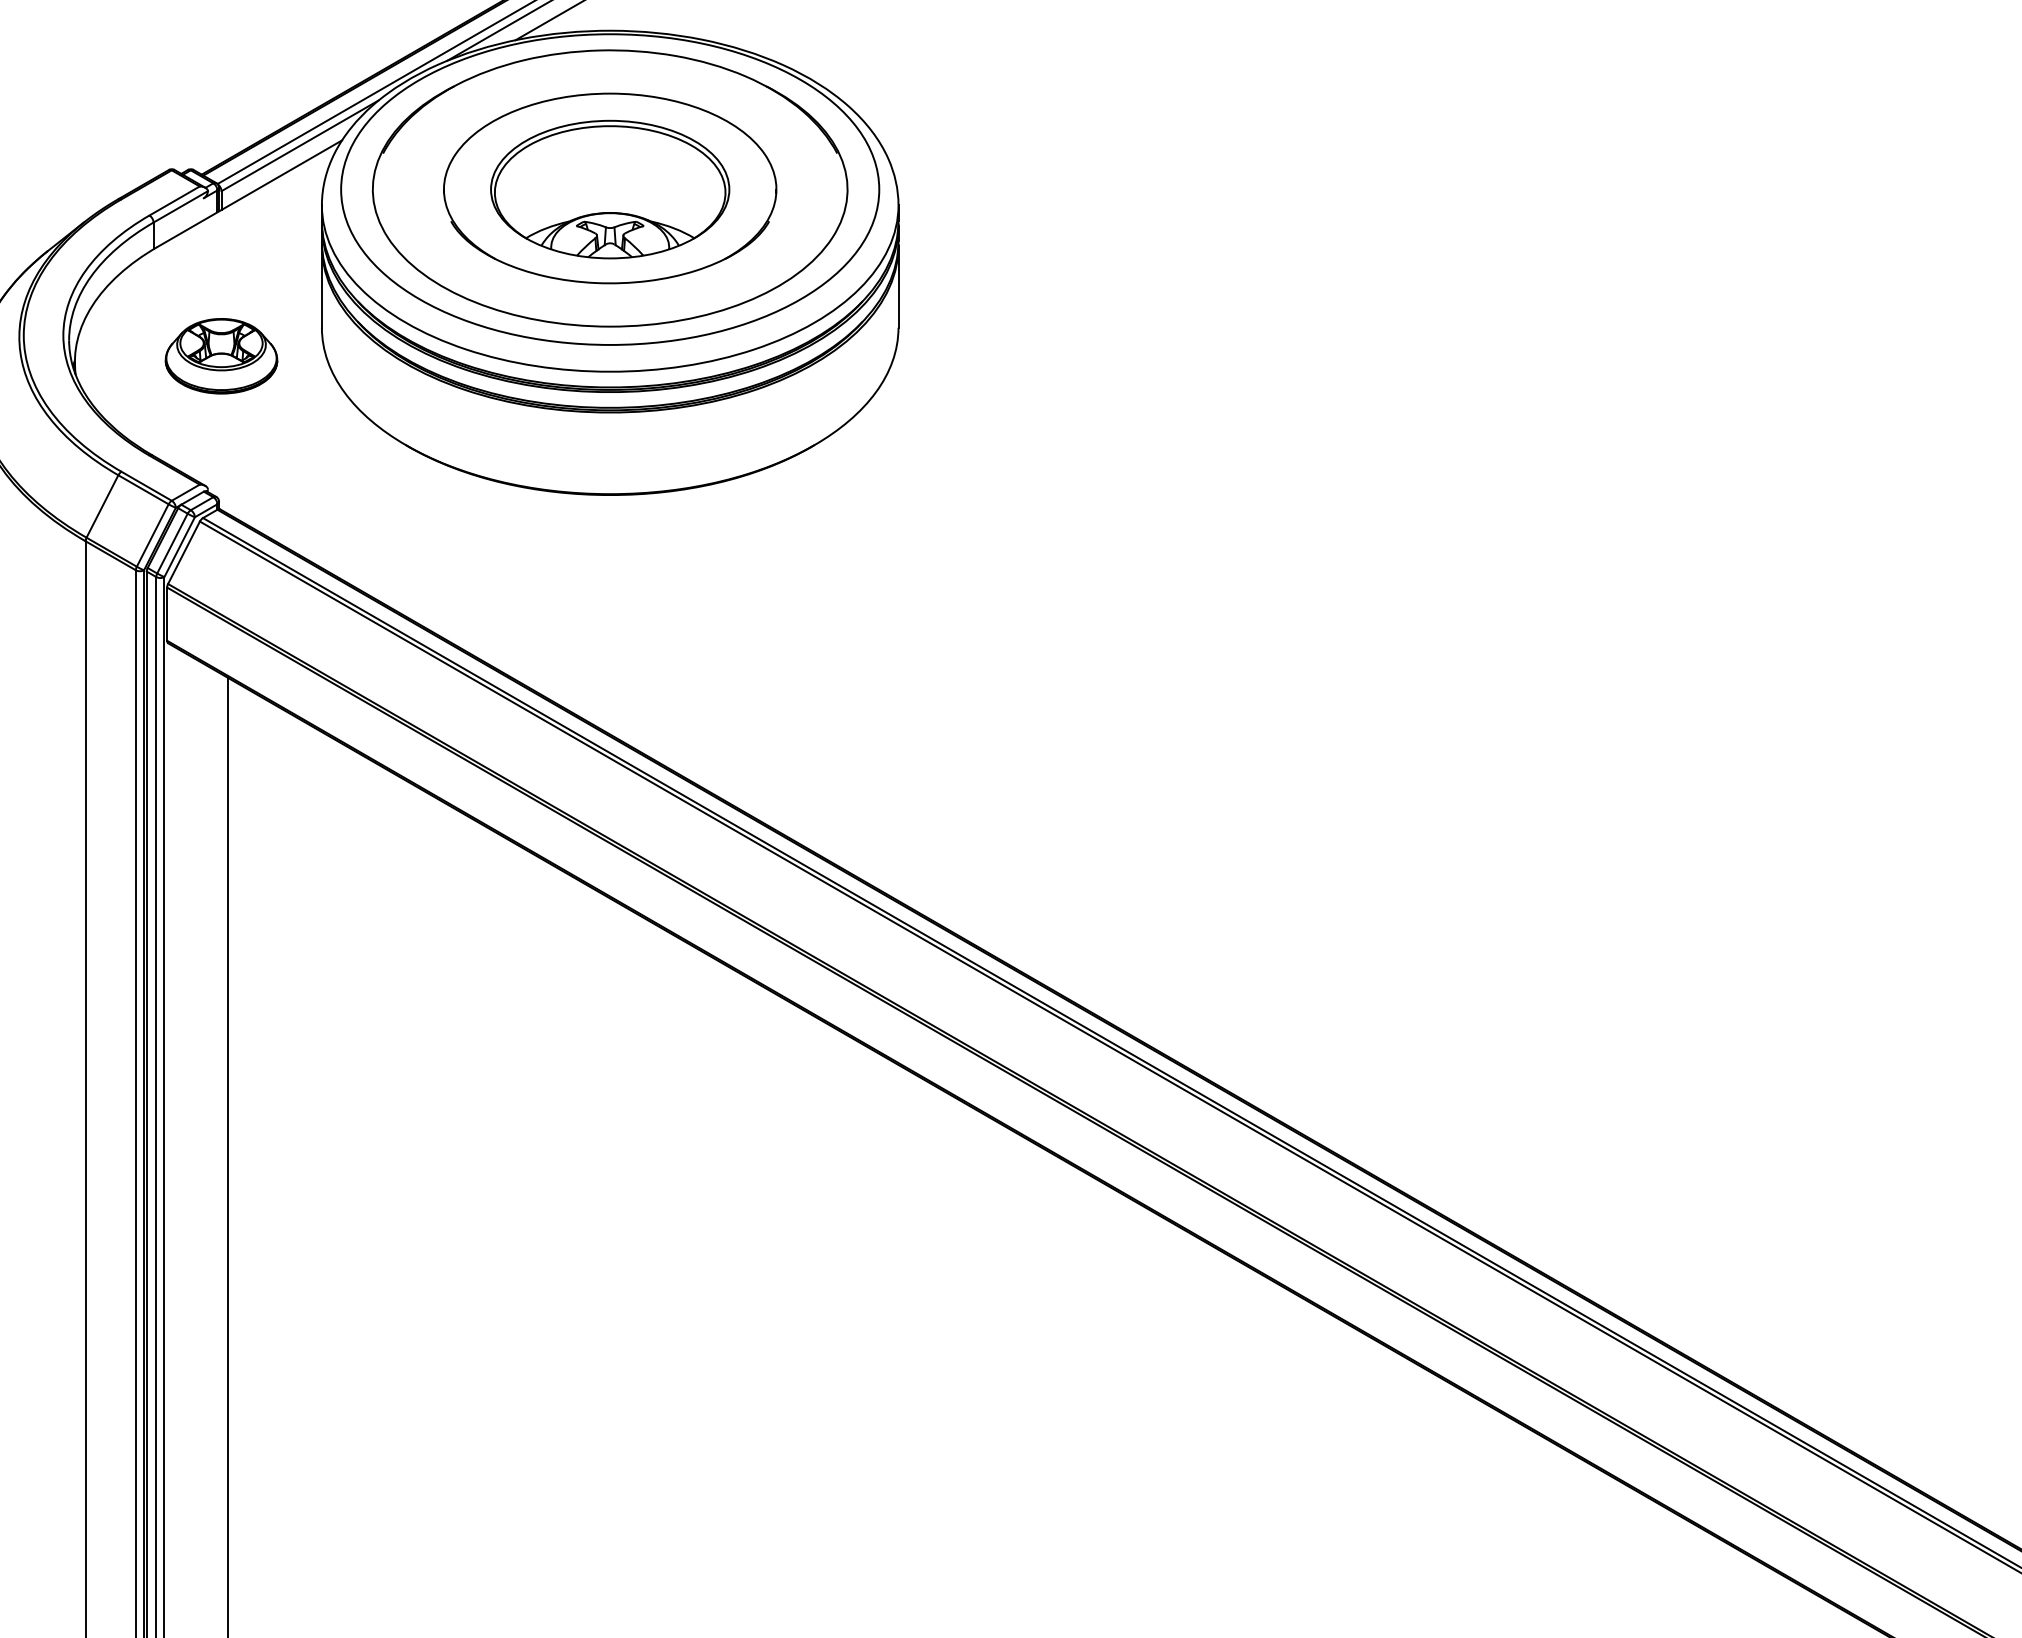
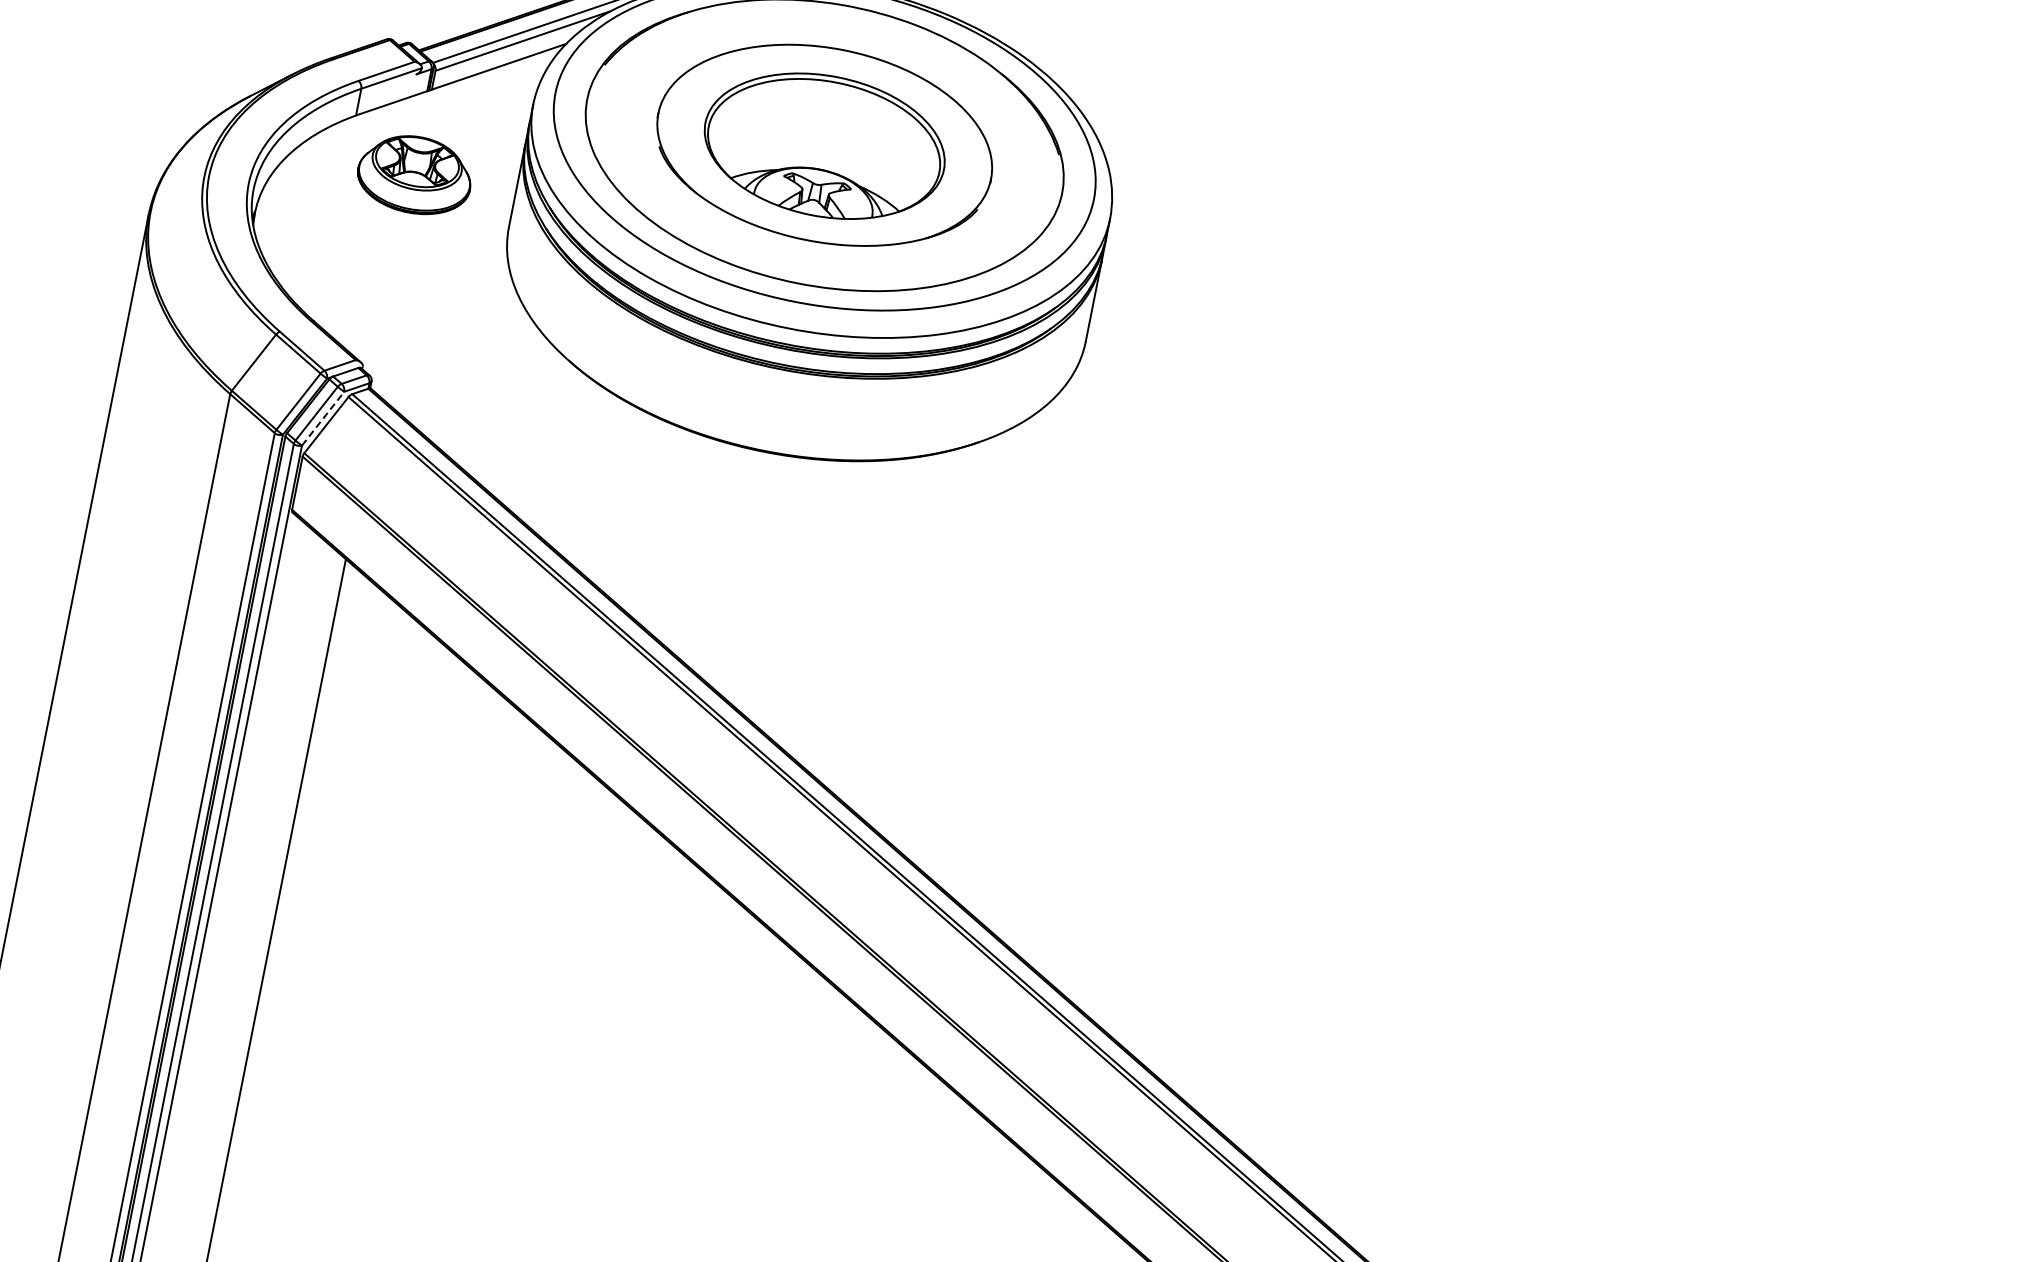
part: (221, 356) -> (414, 175), moved
line: (179, 547) -> (322, 418), solid -> dashed

